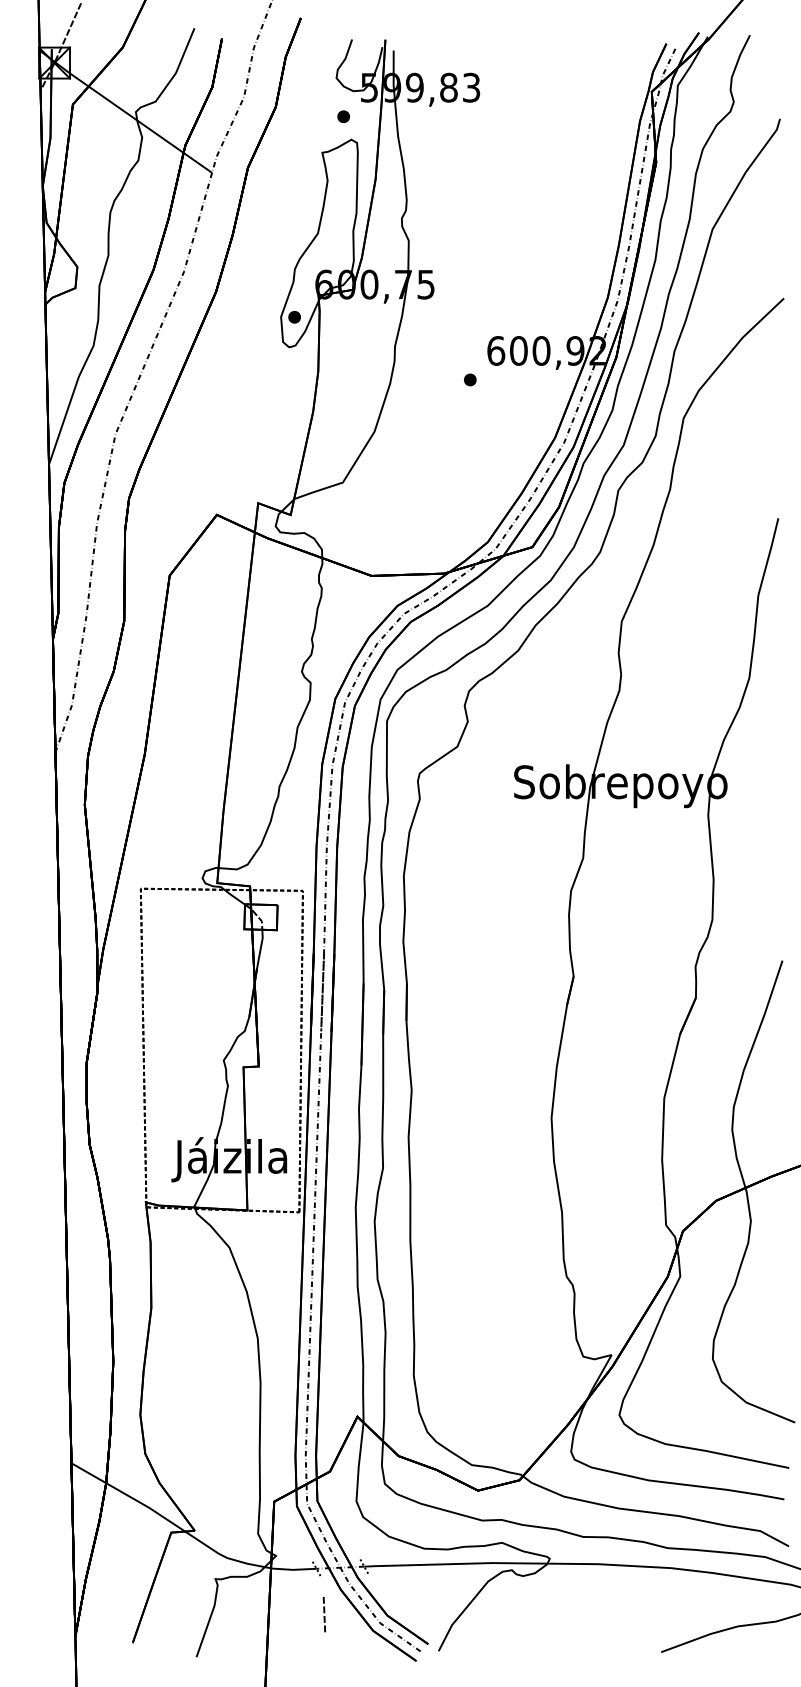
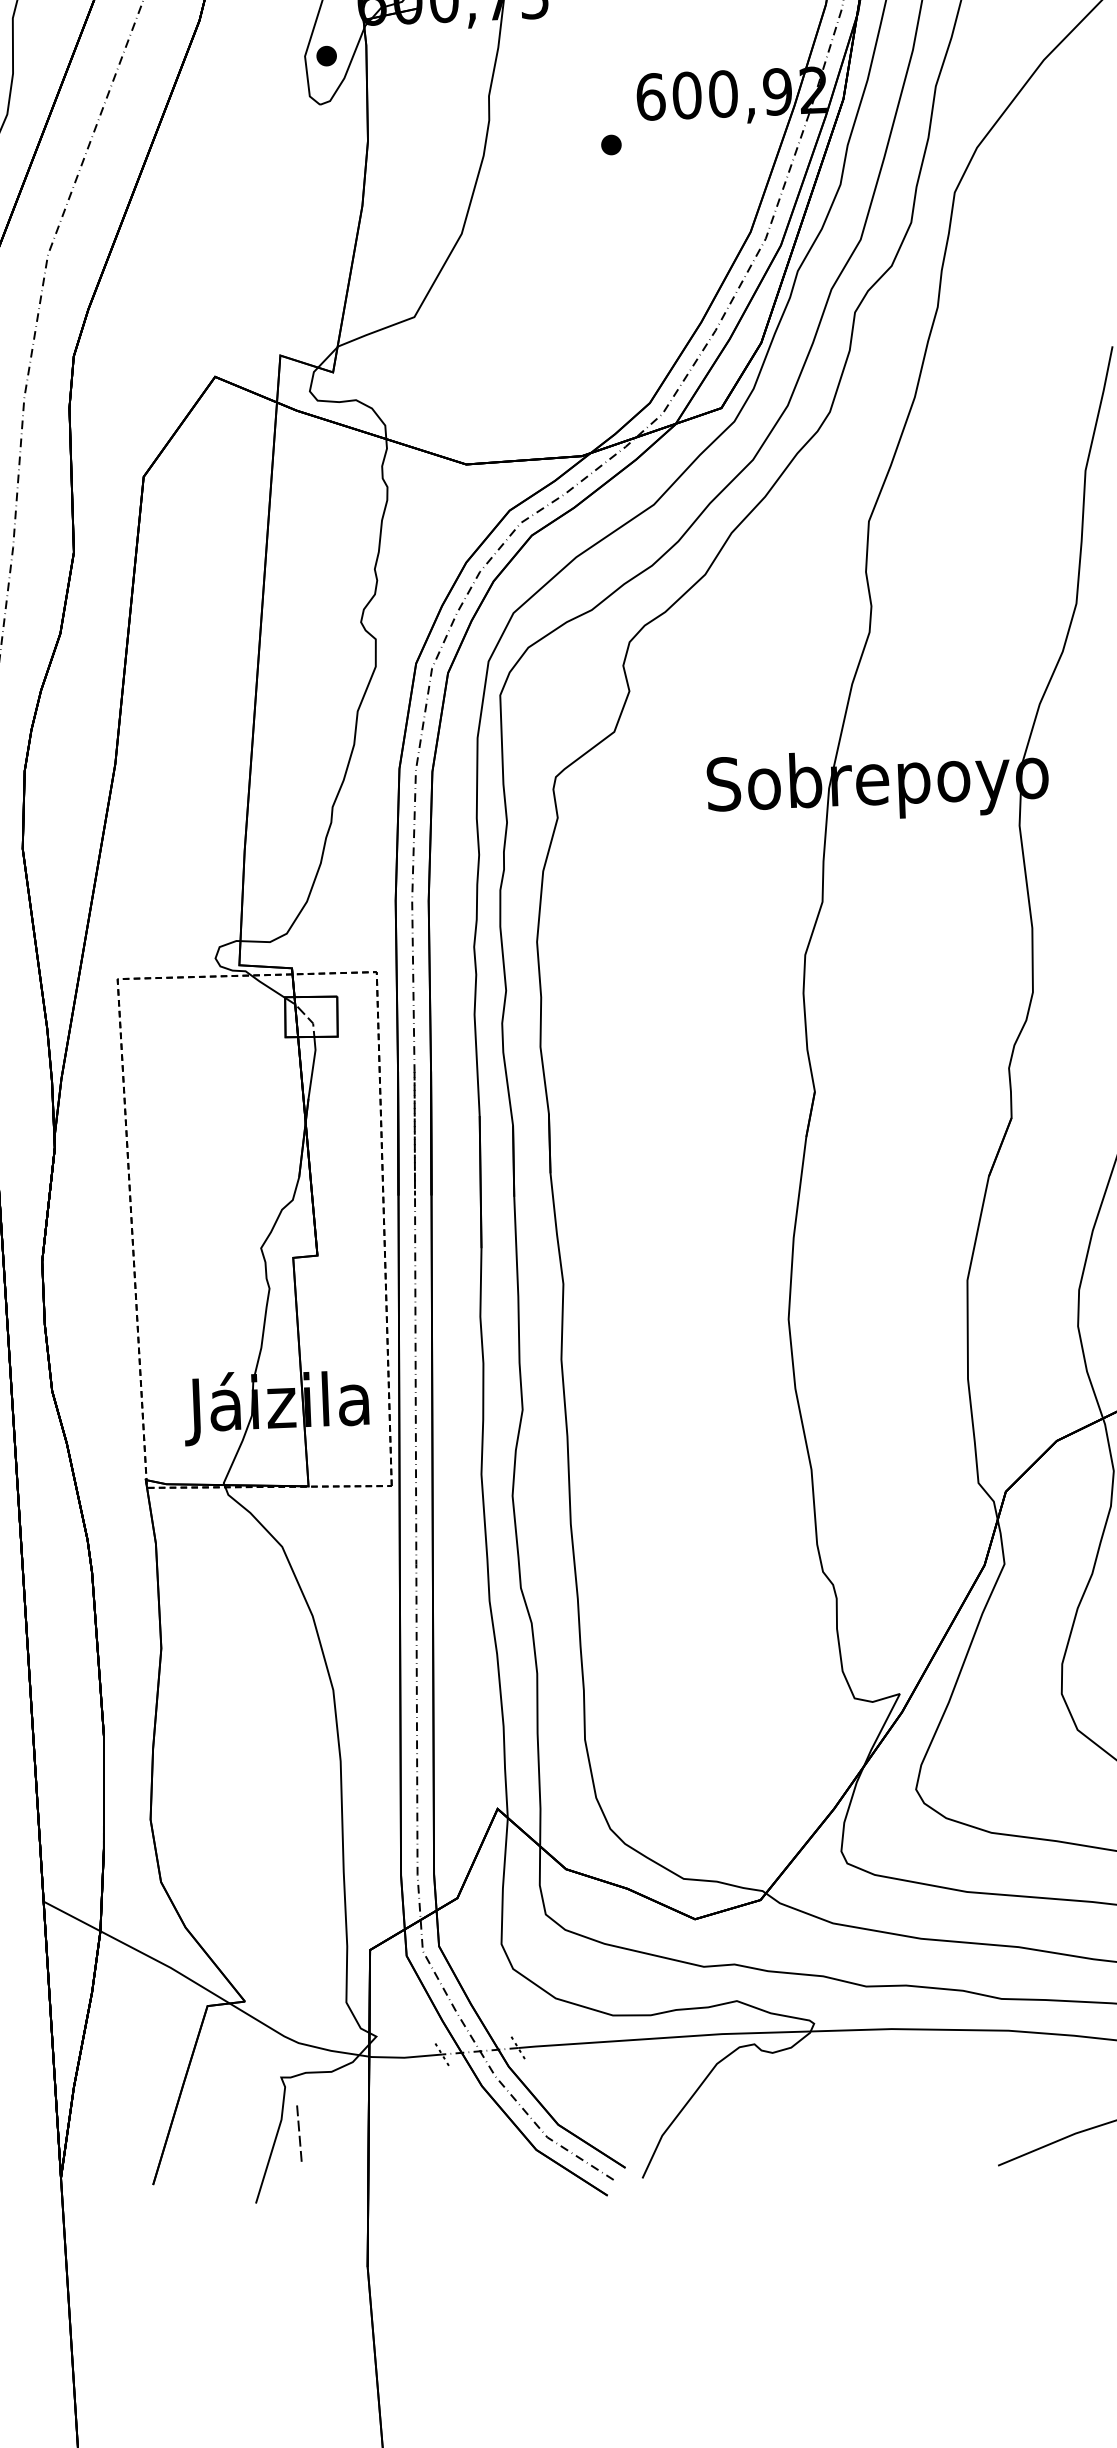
line: (323, 1613) -> (297, 2131), moved

